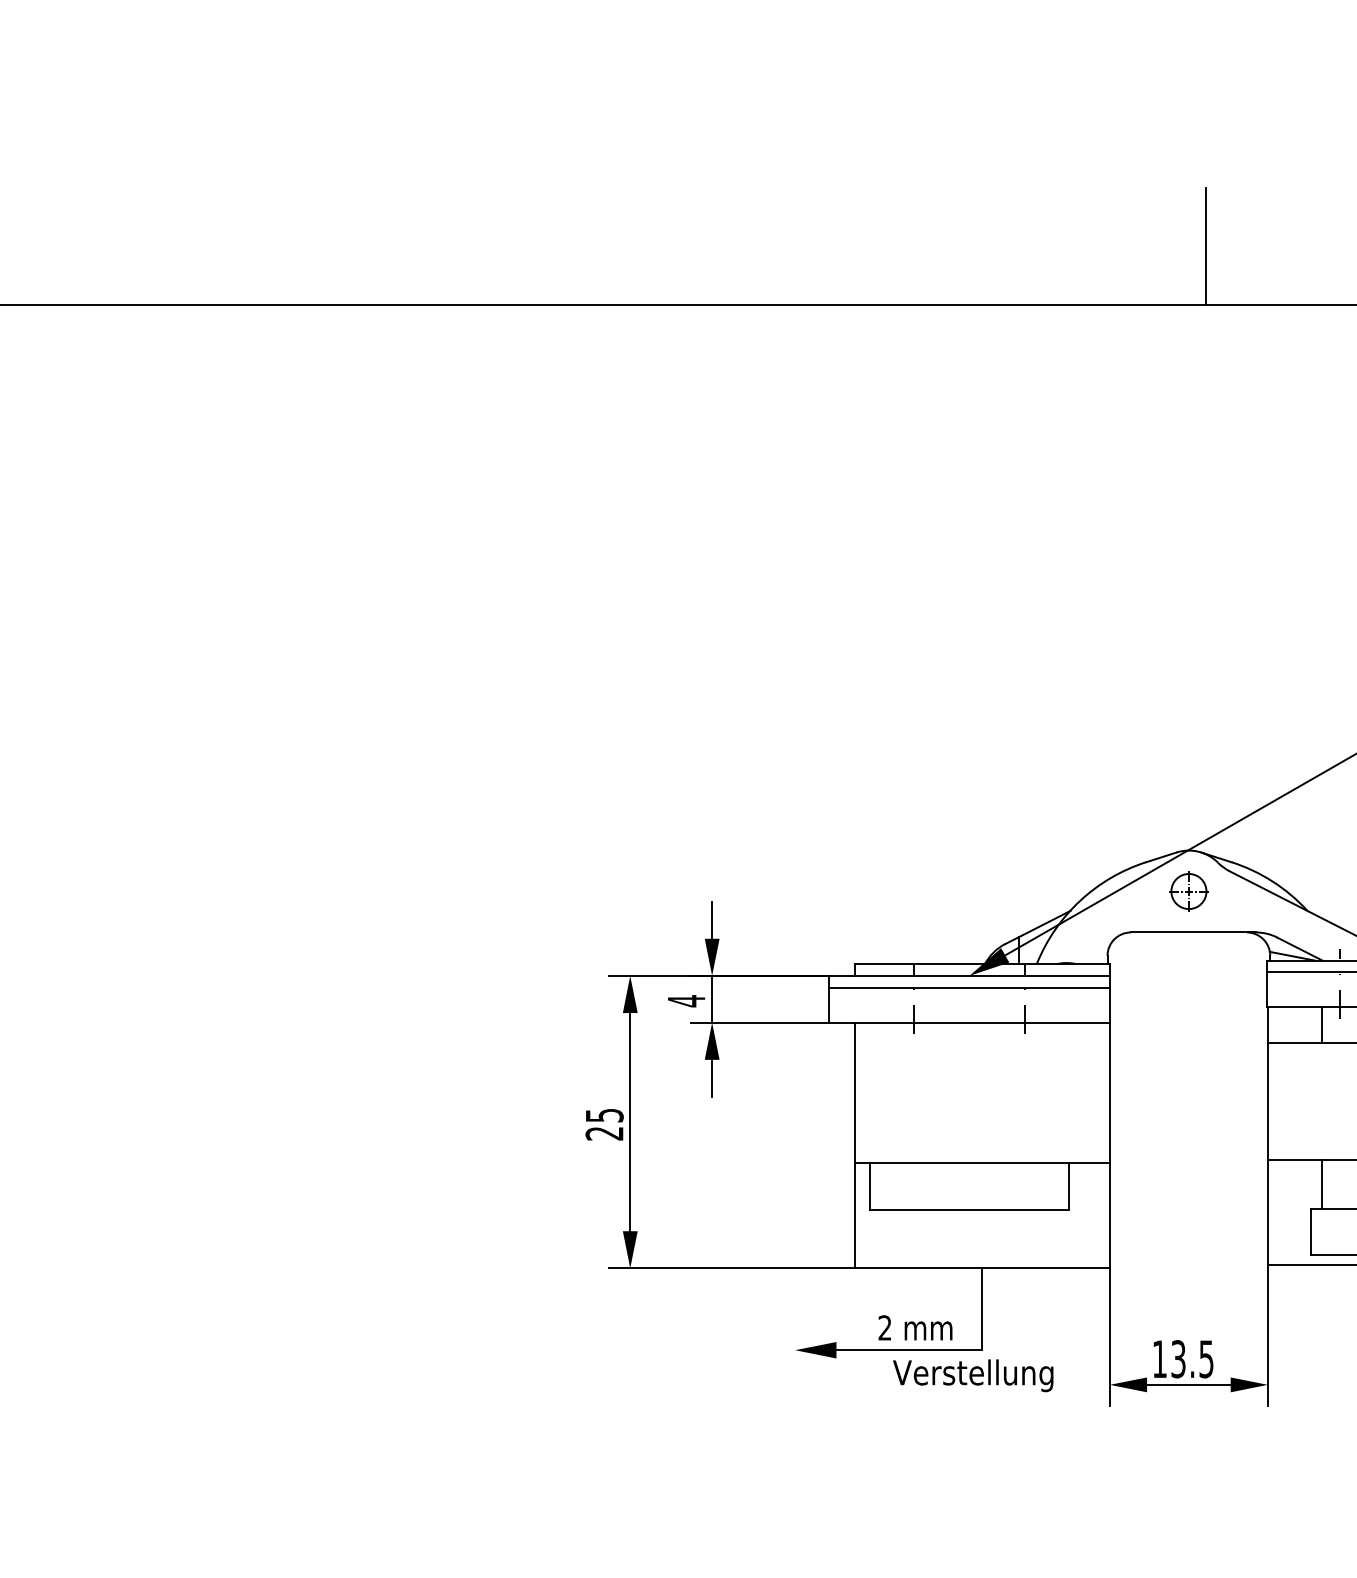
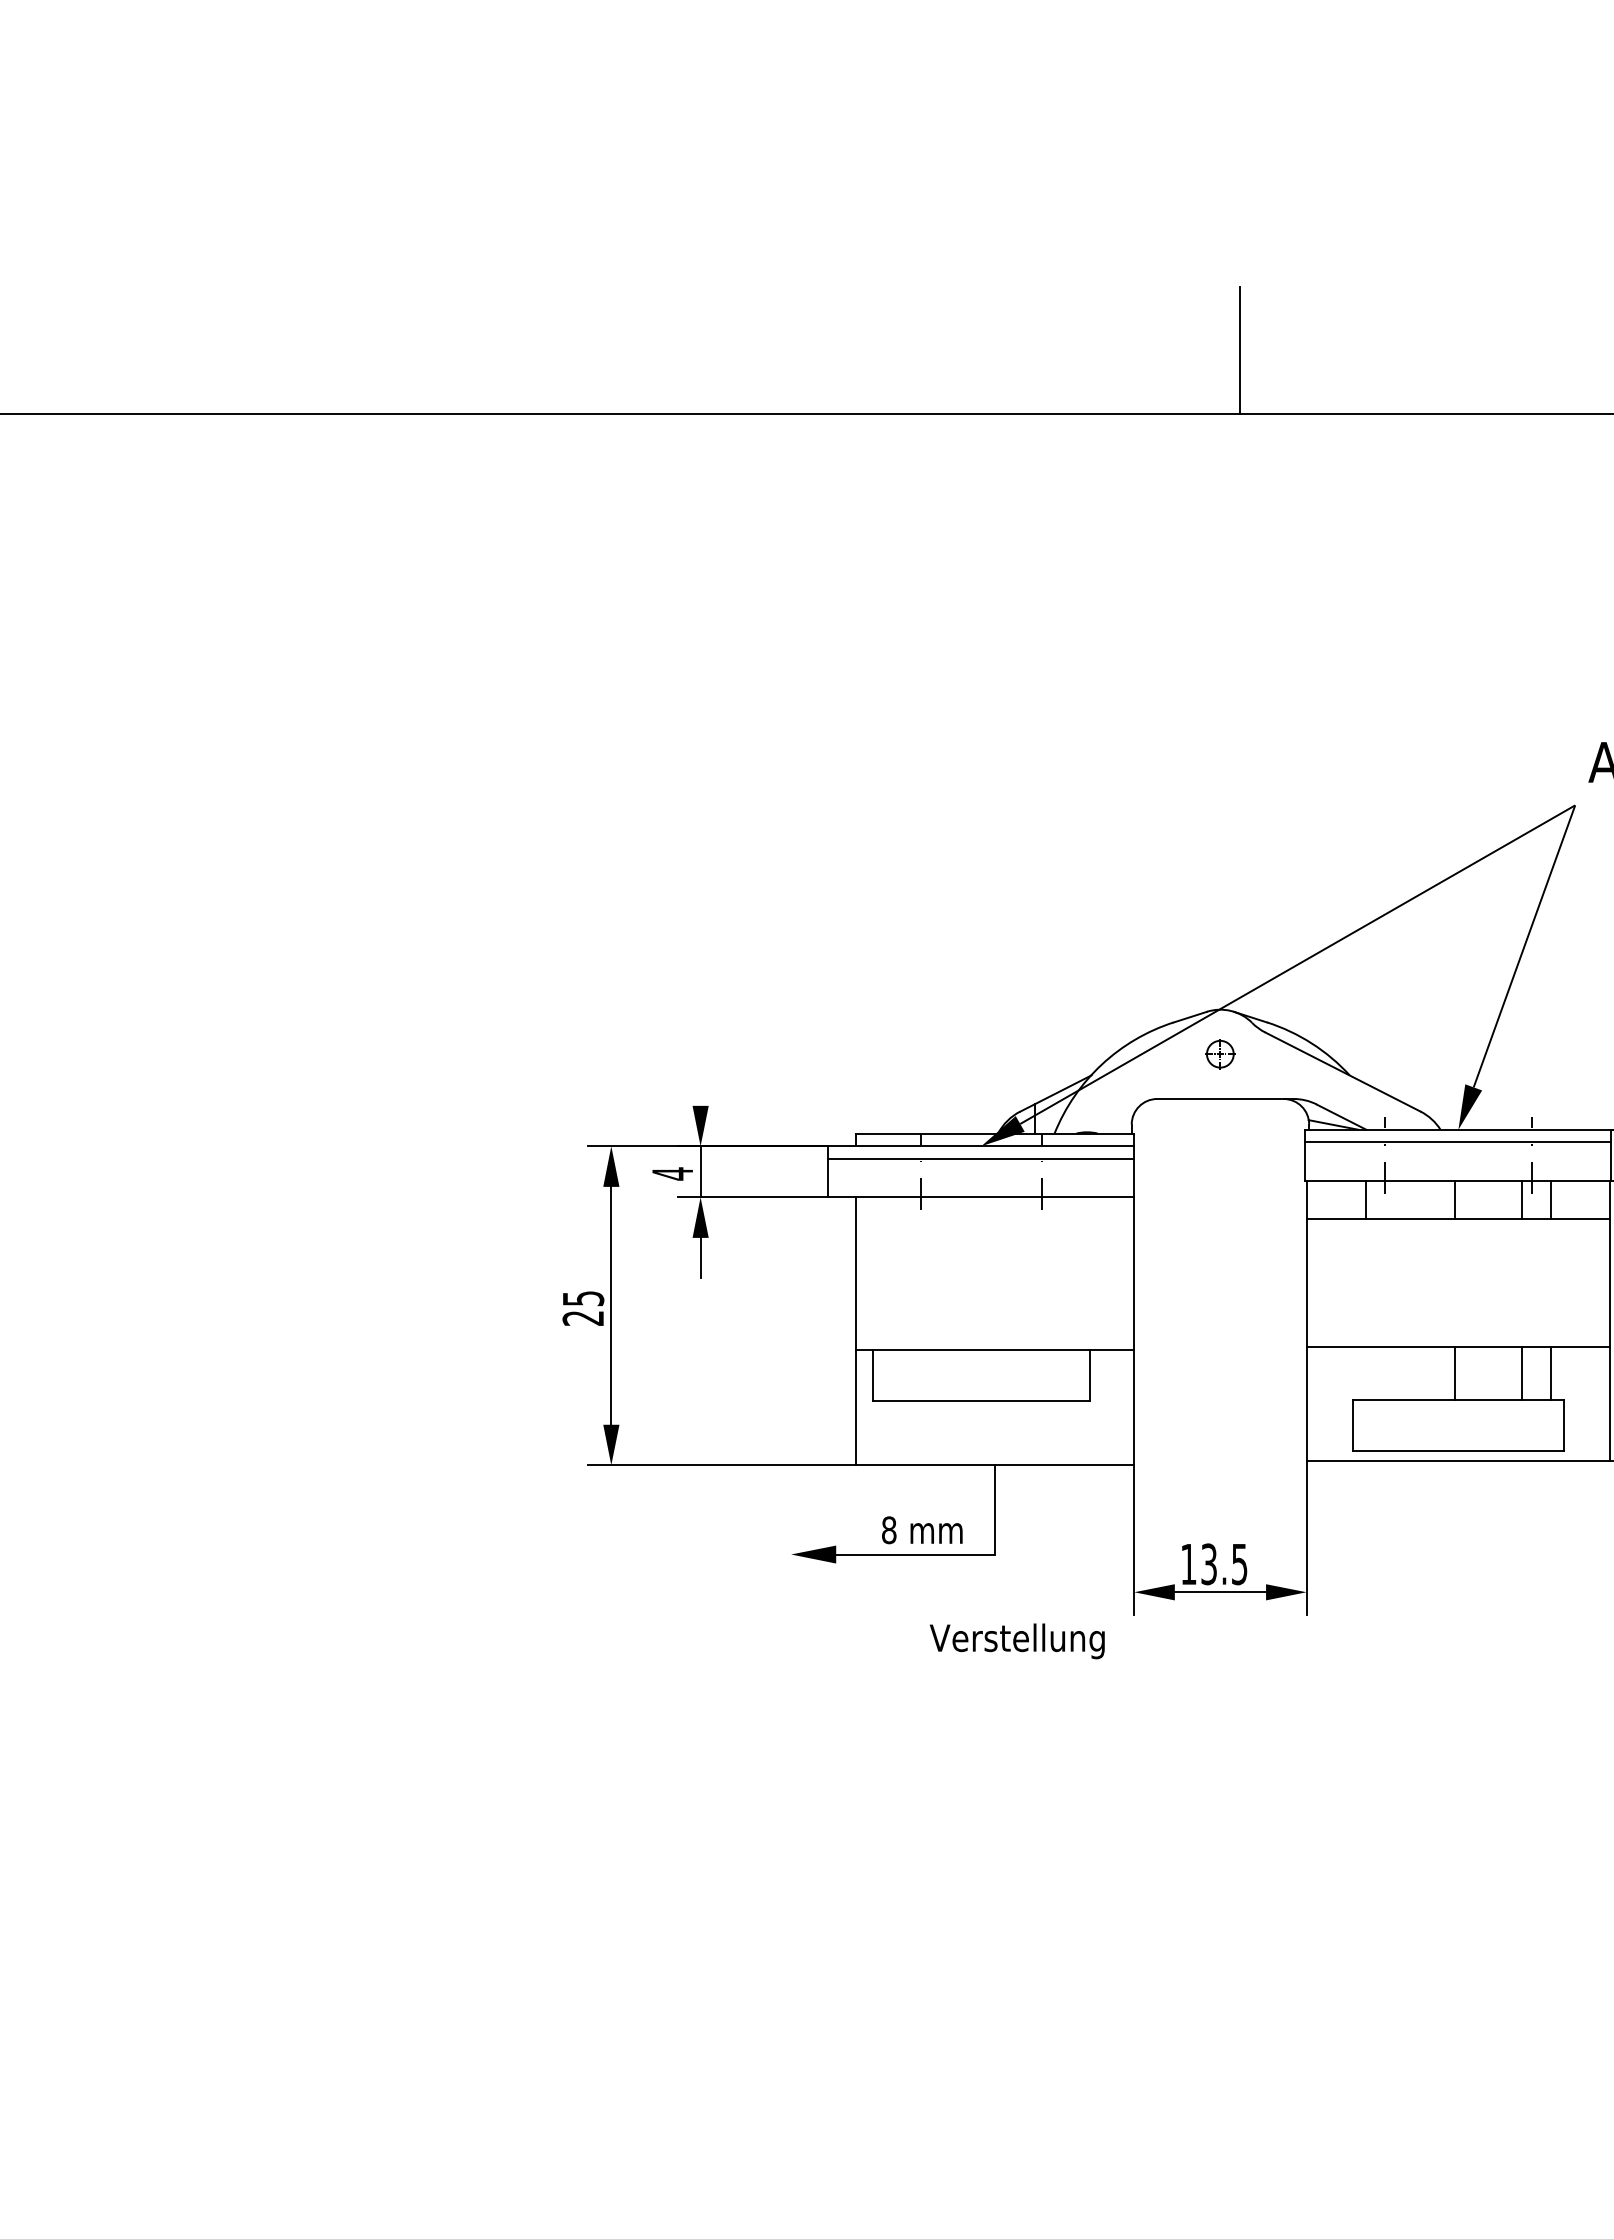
part: (1188, 890) -> (1219, 1053), size x0.7
line: (712, 920) -> (700, 1085), removed
line: (1321, 1184) -> (1365, 1373), removed
text: (885, 1328) -> (889, 1530), 2 -> 8
text: (973, 1375) -> (1017, 1641), moved

